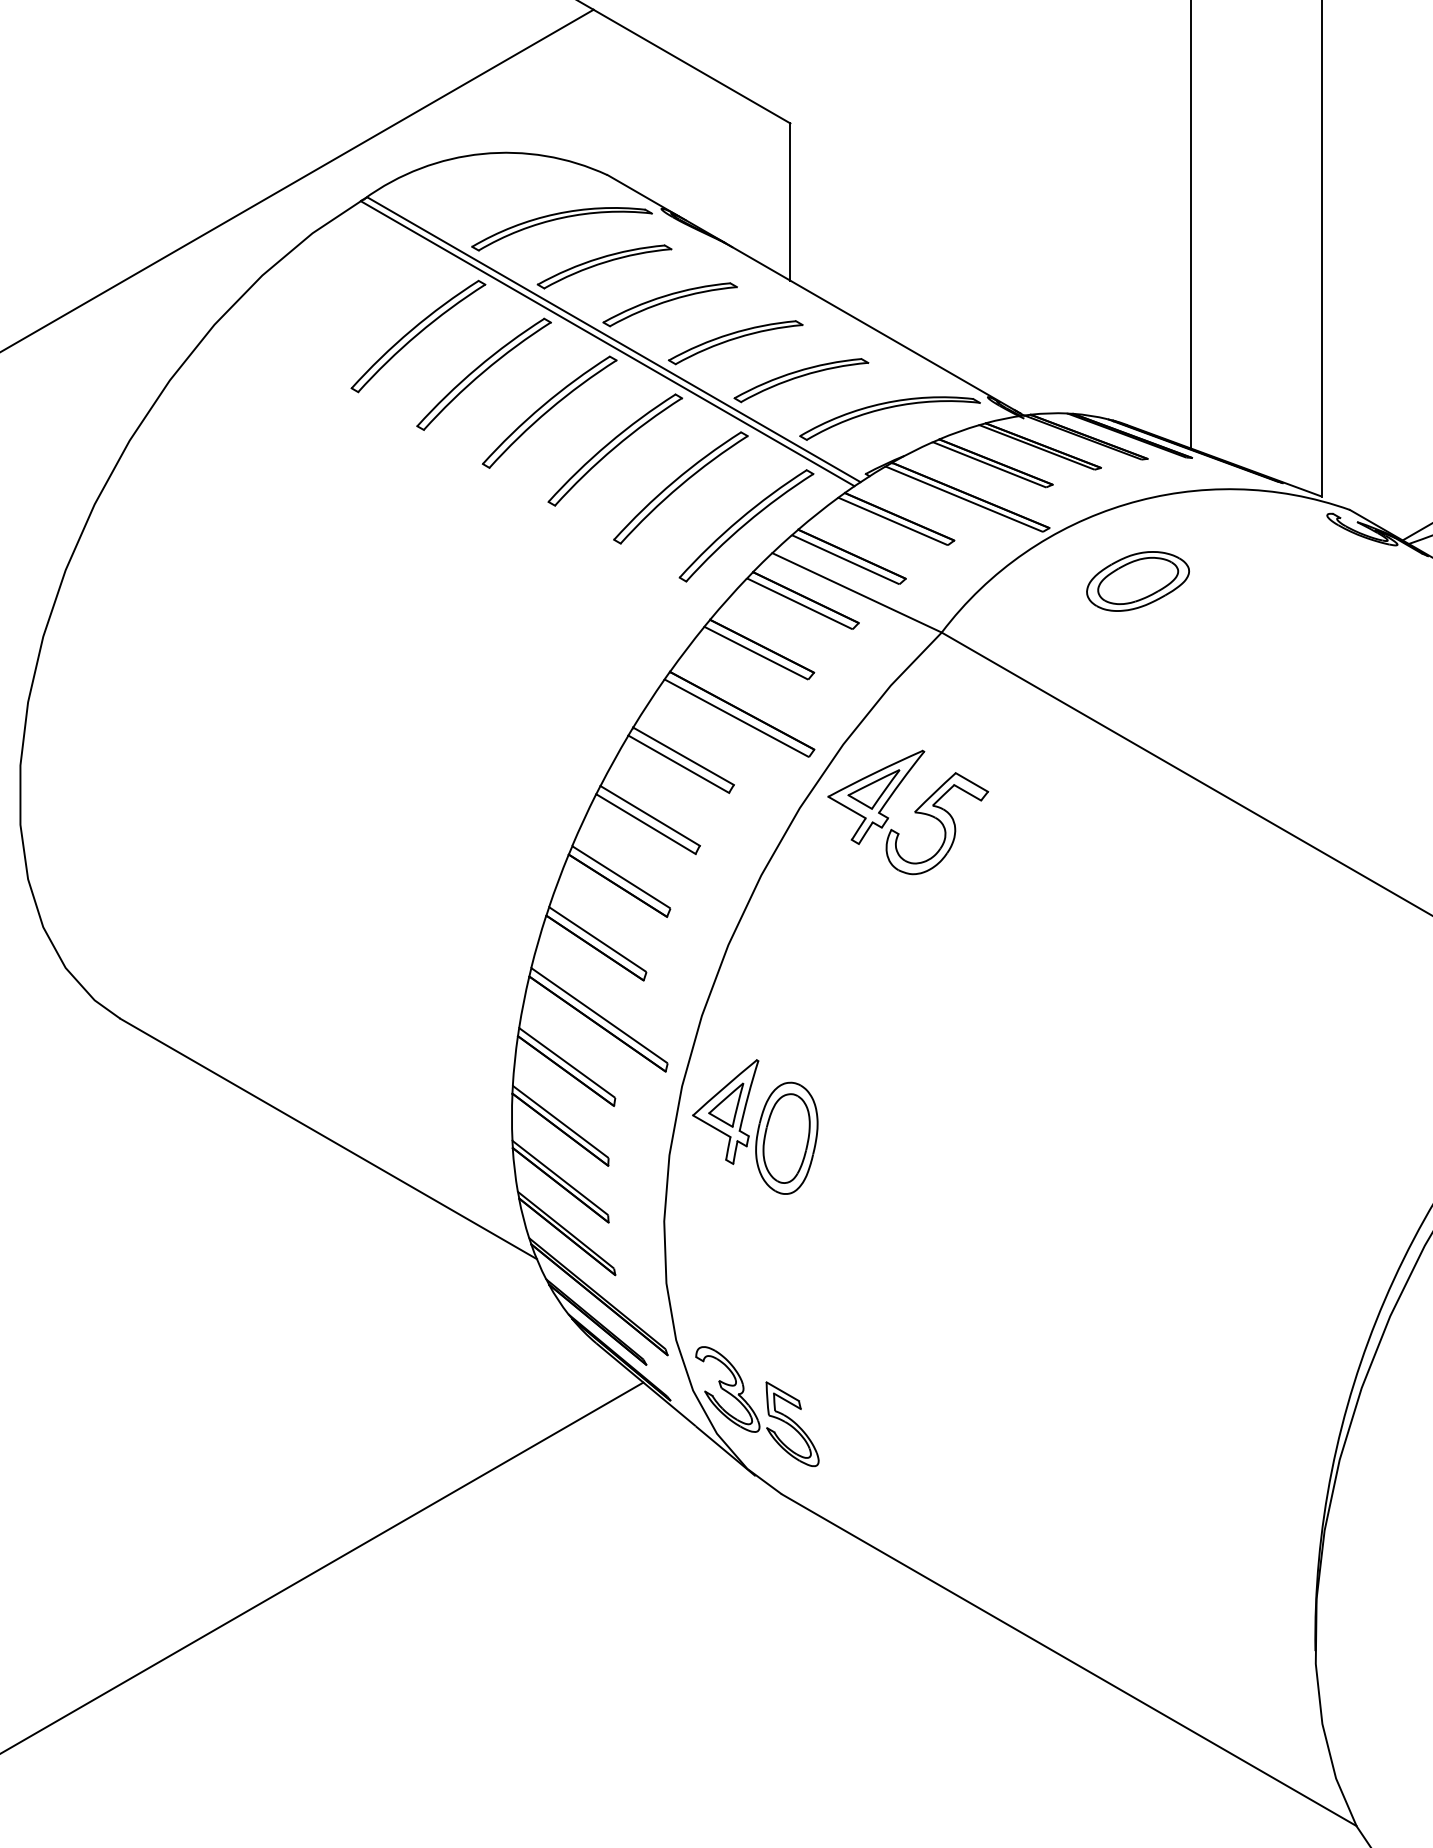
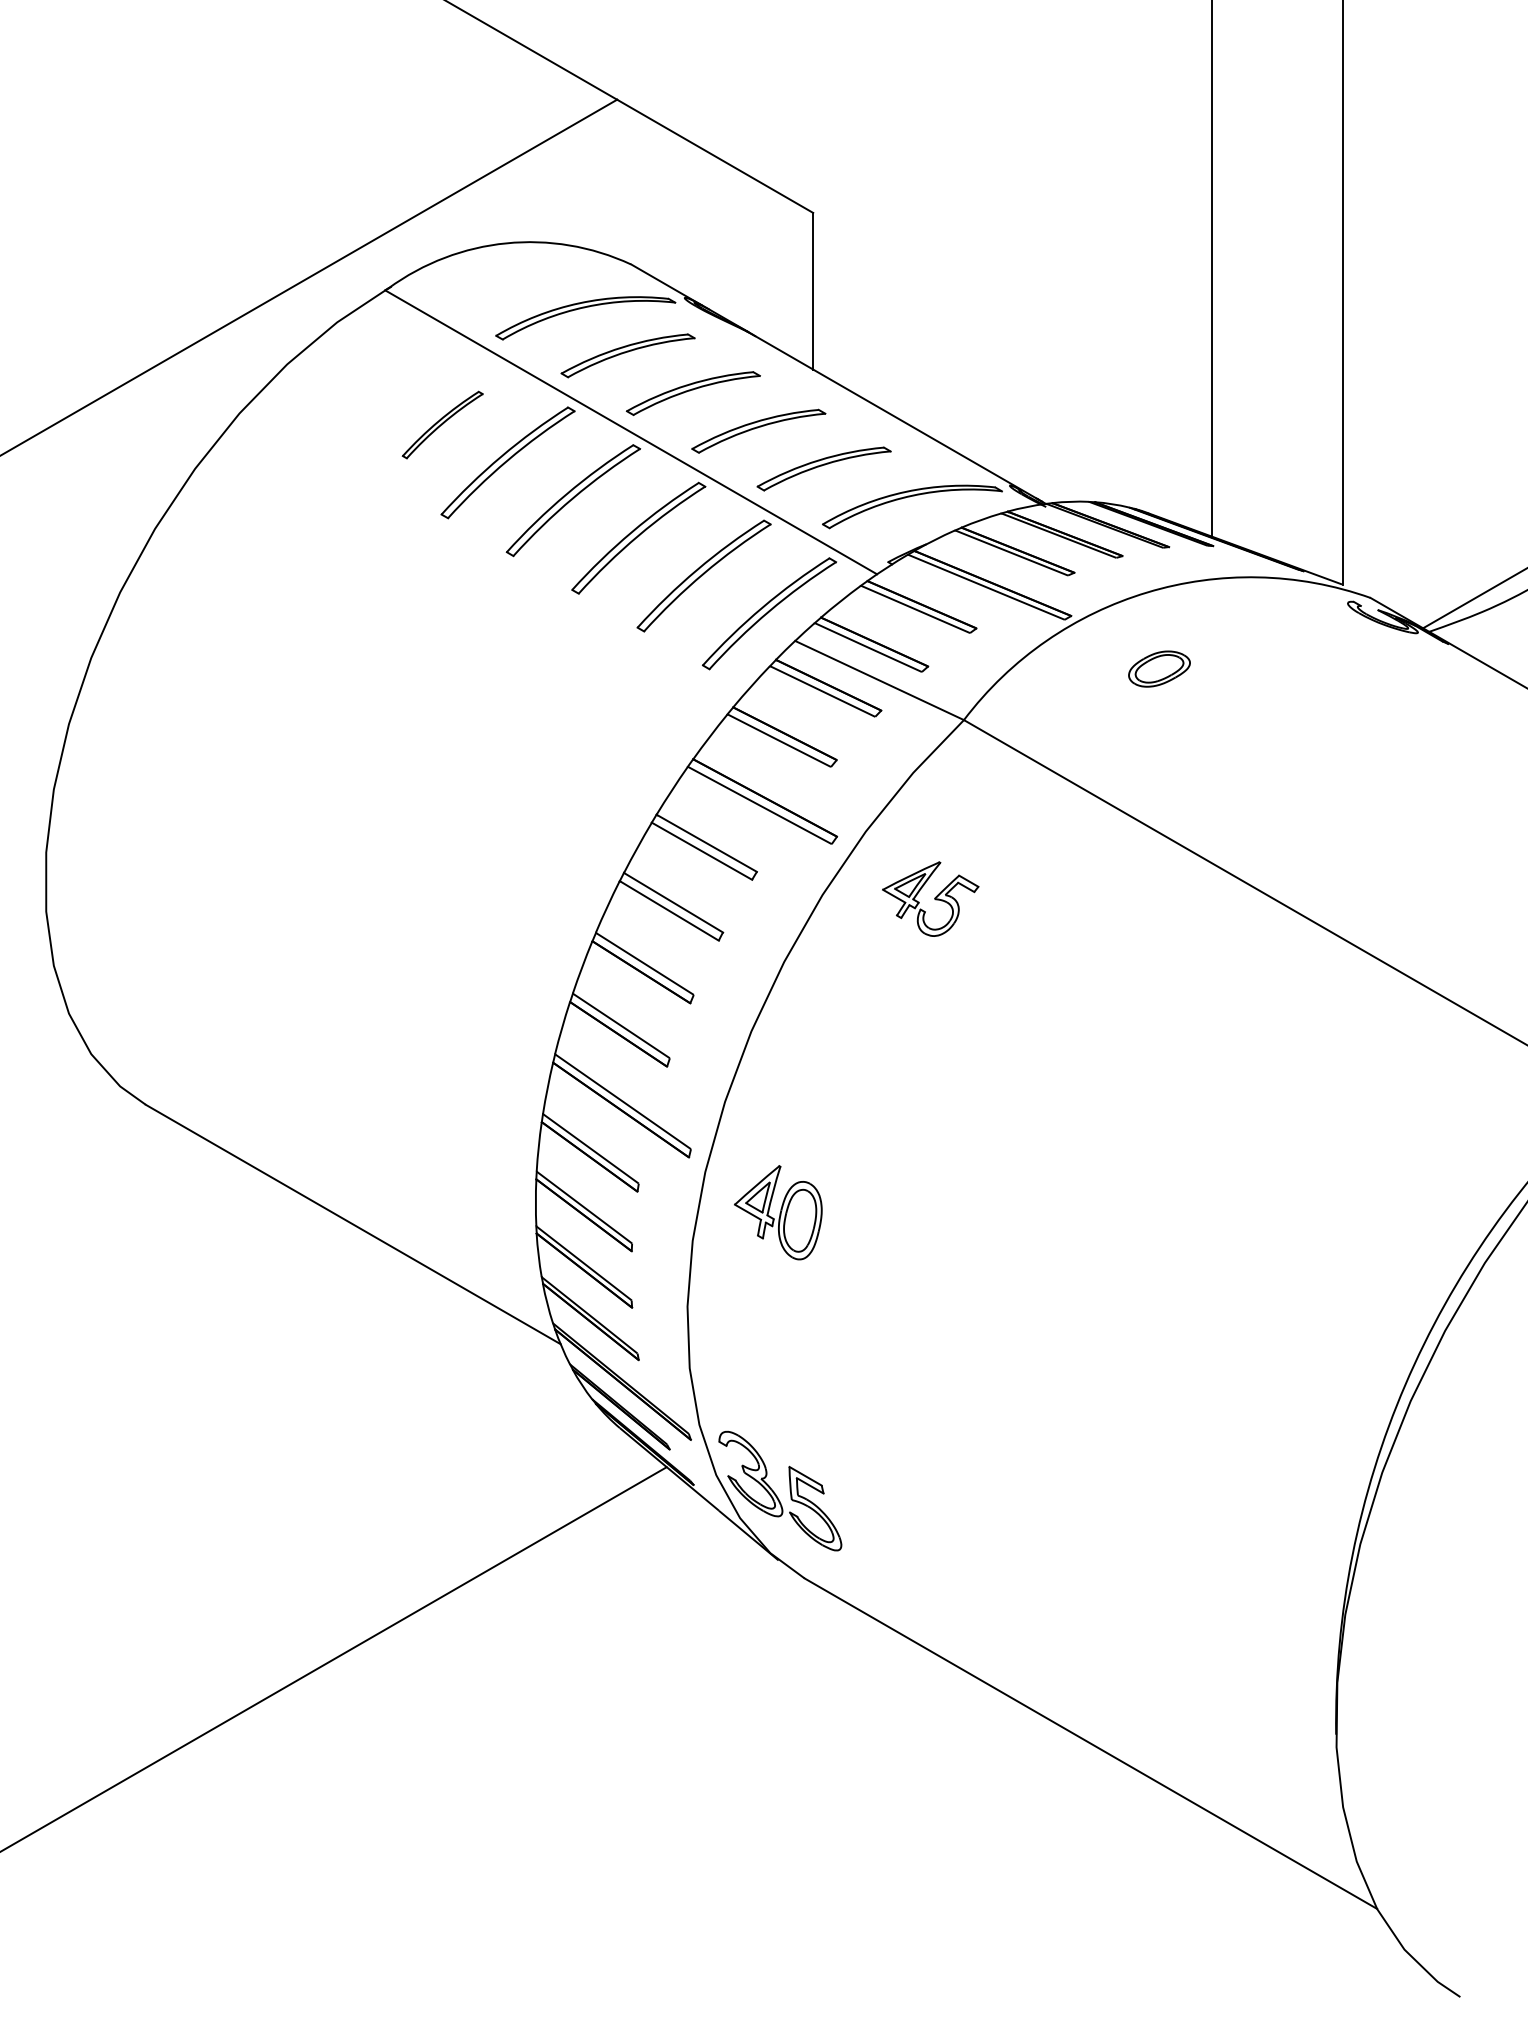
part: (418, 335) -> (442, 424), size x0.6
line: (614, 339) -> (637, 428), removed
part: (1138, 580) -> (1159, 668), size x0.6
part: (908, 811) -> (930, 898), size x0.6
part: (755, 1126) -> (778, 1212), size x0.7

